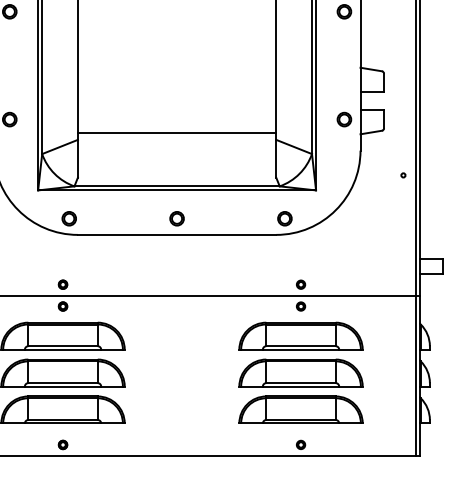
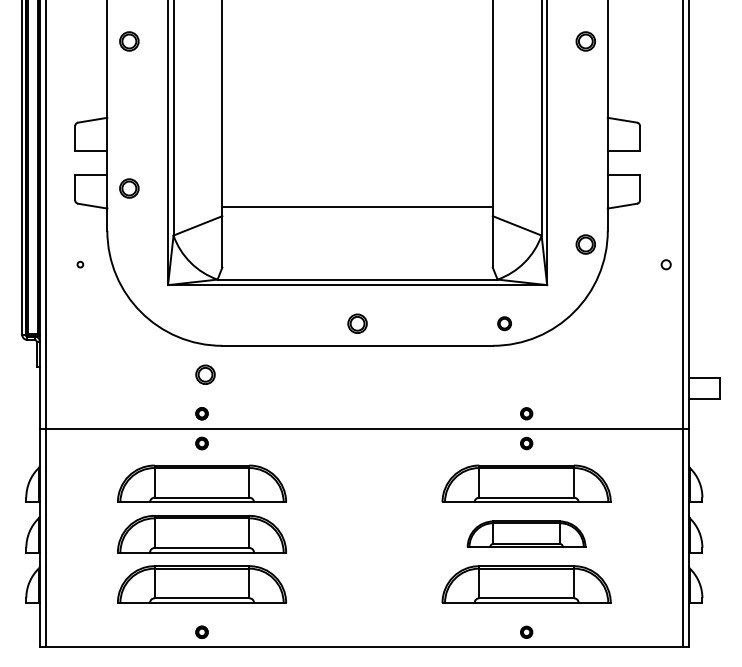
part: (344, 119) -> (585, 244), moved
circle: (403, 175) -> (666, 264), size x1.6
part: (69, 218) -> (205, 374), moved
part: (284, 218) -> (504, 323), size x0.7
part: (300, 373) -> (526, 534), size x0.7

